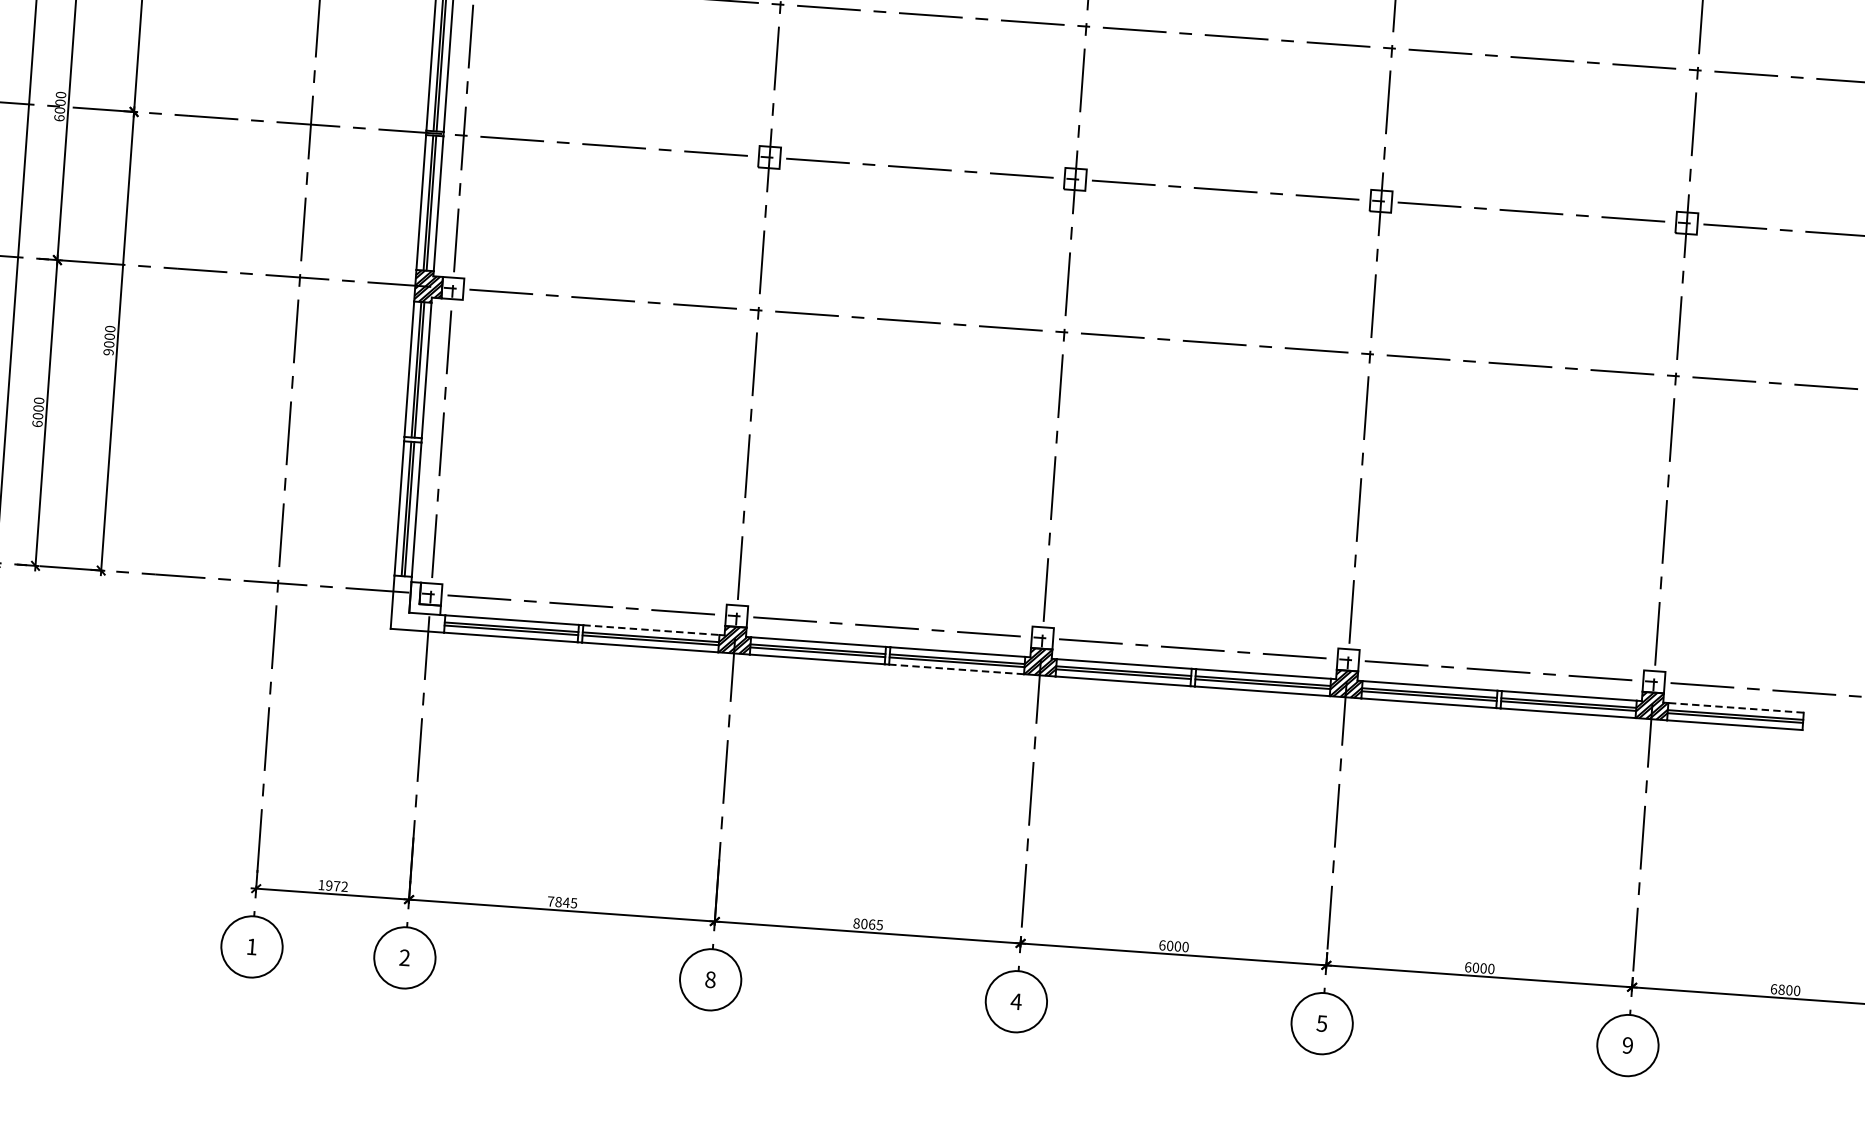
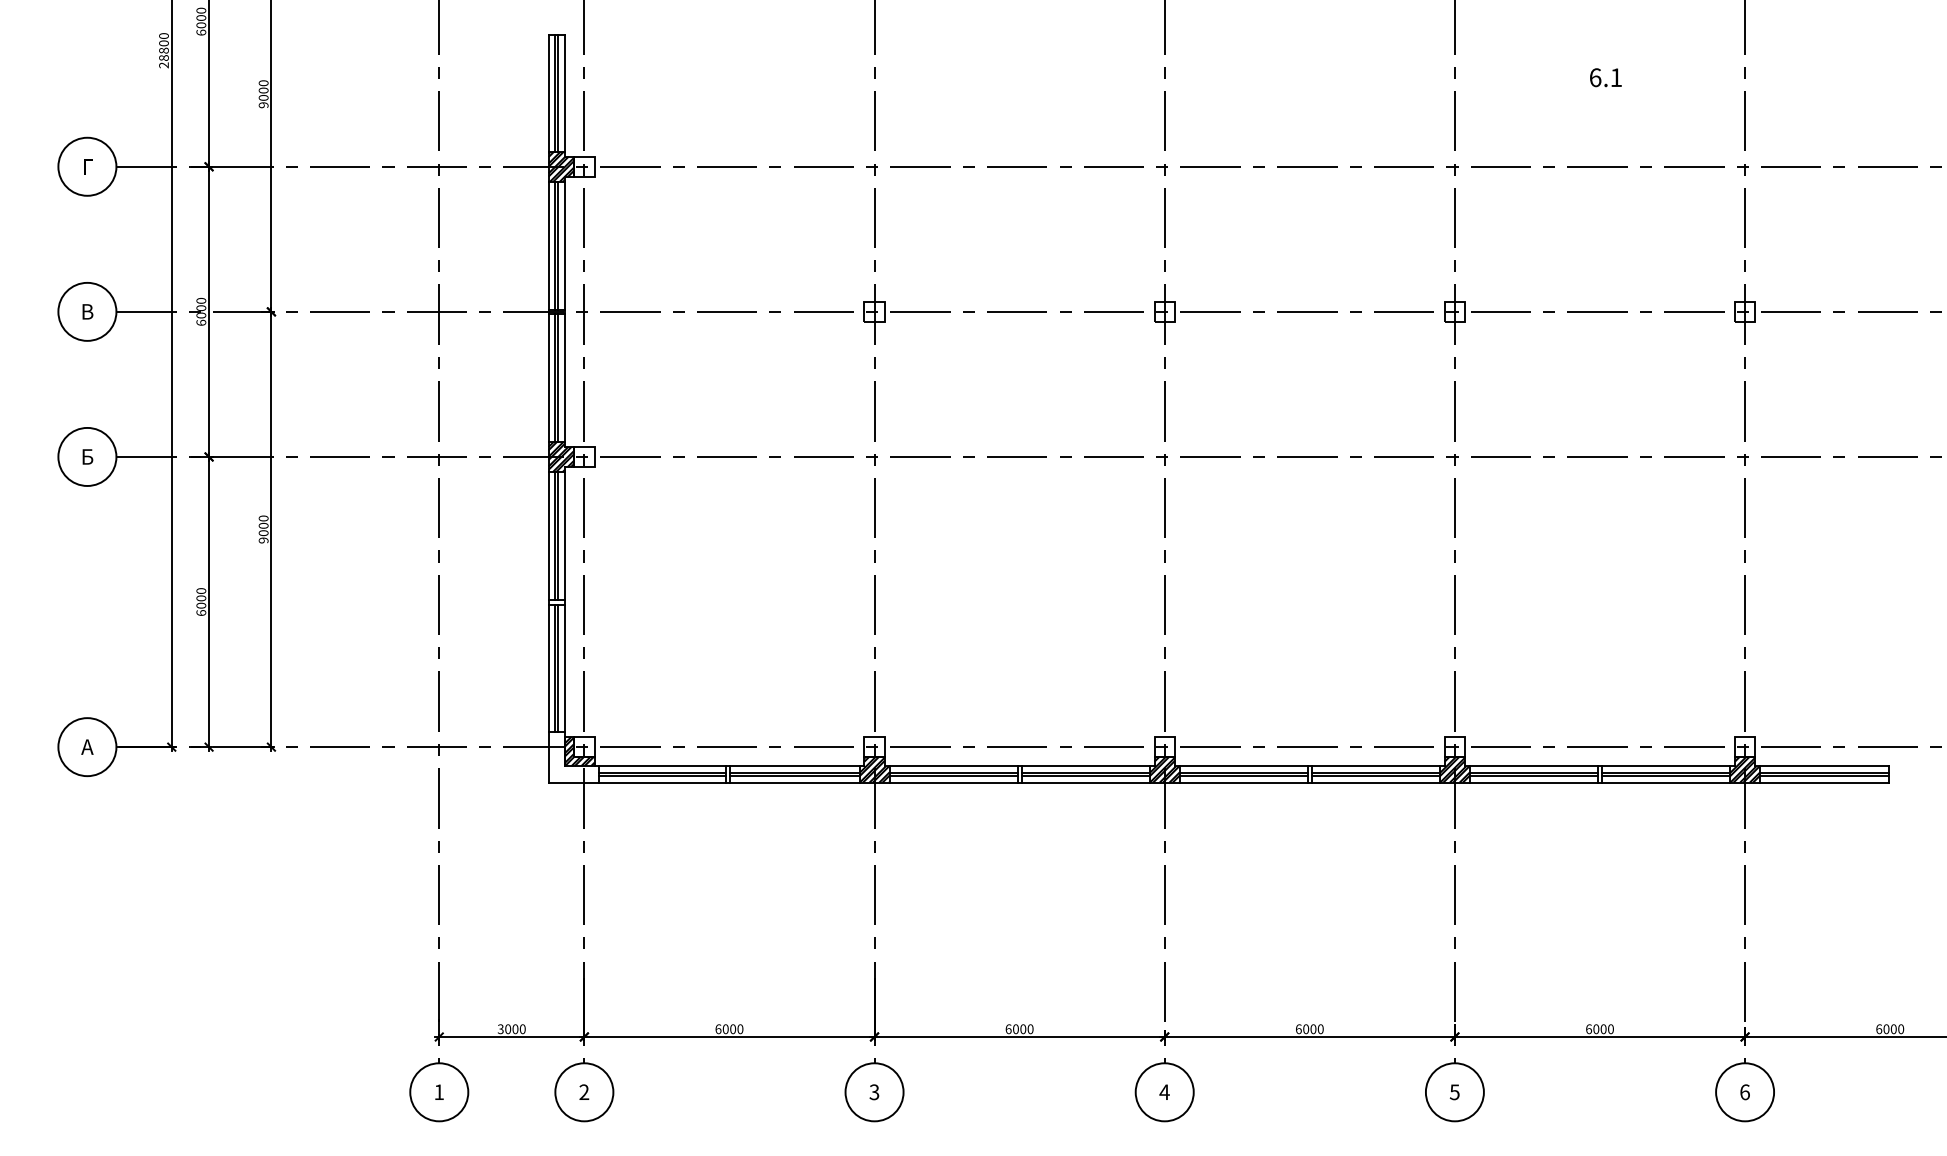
hatch: (425, 598) -> (579, 751), added
line: (650, 630) -> (794, 766), dashed -> solid
line: (956, 669) -> (1085, 782), dashed -> solid
line: (1735, 708) -> (1823, 766), dashed -> solid
text: (332, 886) -> (511, 1029), 1972 -> 3000
text: (562, 902) -> (729, 1029), 7845 -> 6000
text: (868, 924) -> (1019, 1029), 8065 -> 6000
text: (710, 980) -> (874, 1092), 8 -> 3
text: (1781, 990) -> (1886, 1029), 6800 -> 6000
text: (1627, 1045) -> (1744, 1092), 9 -> 6

